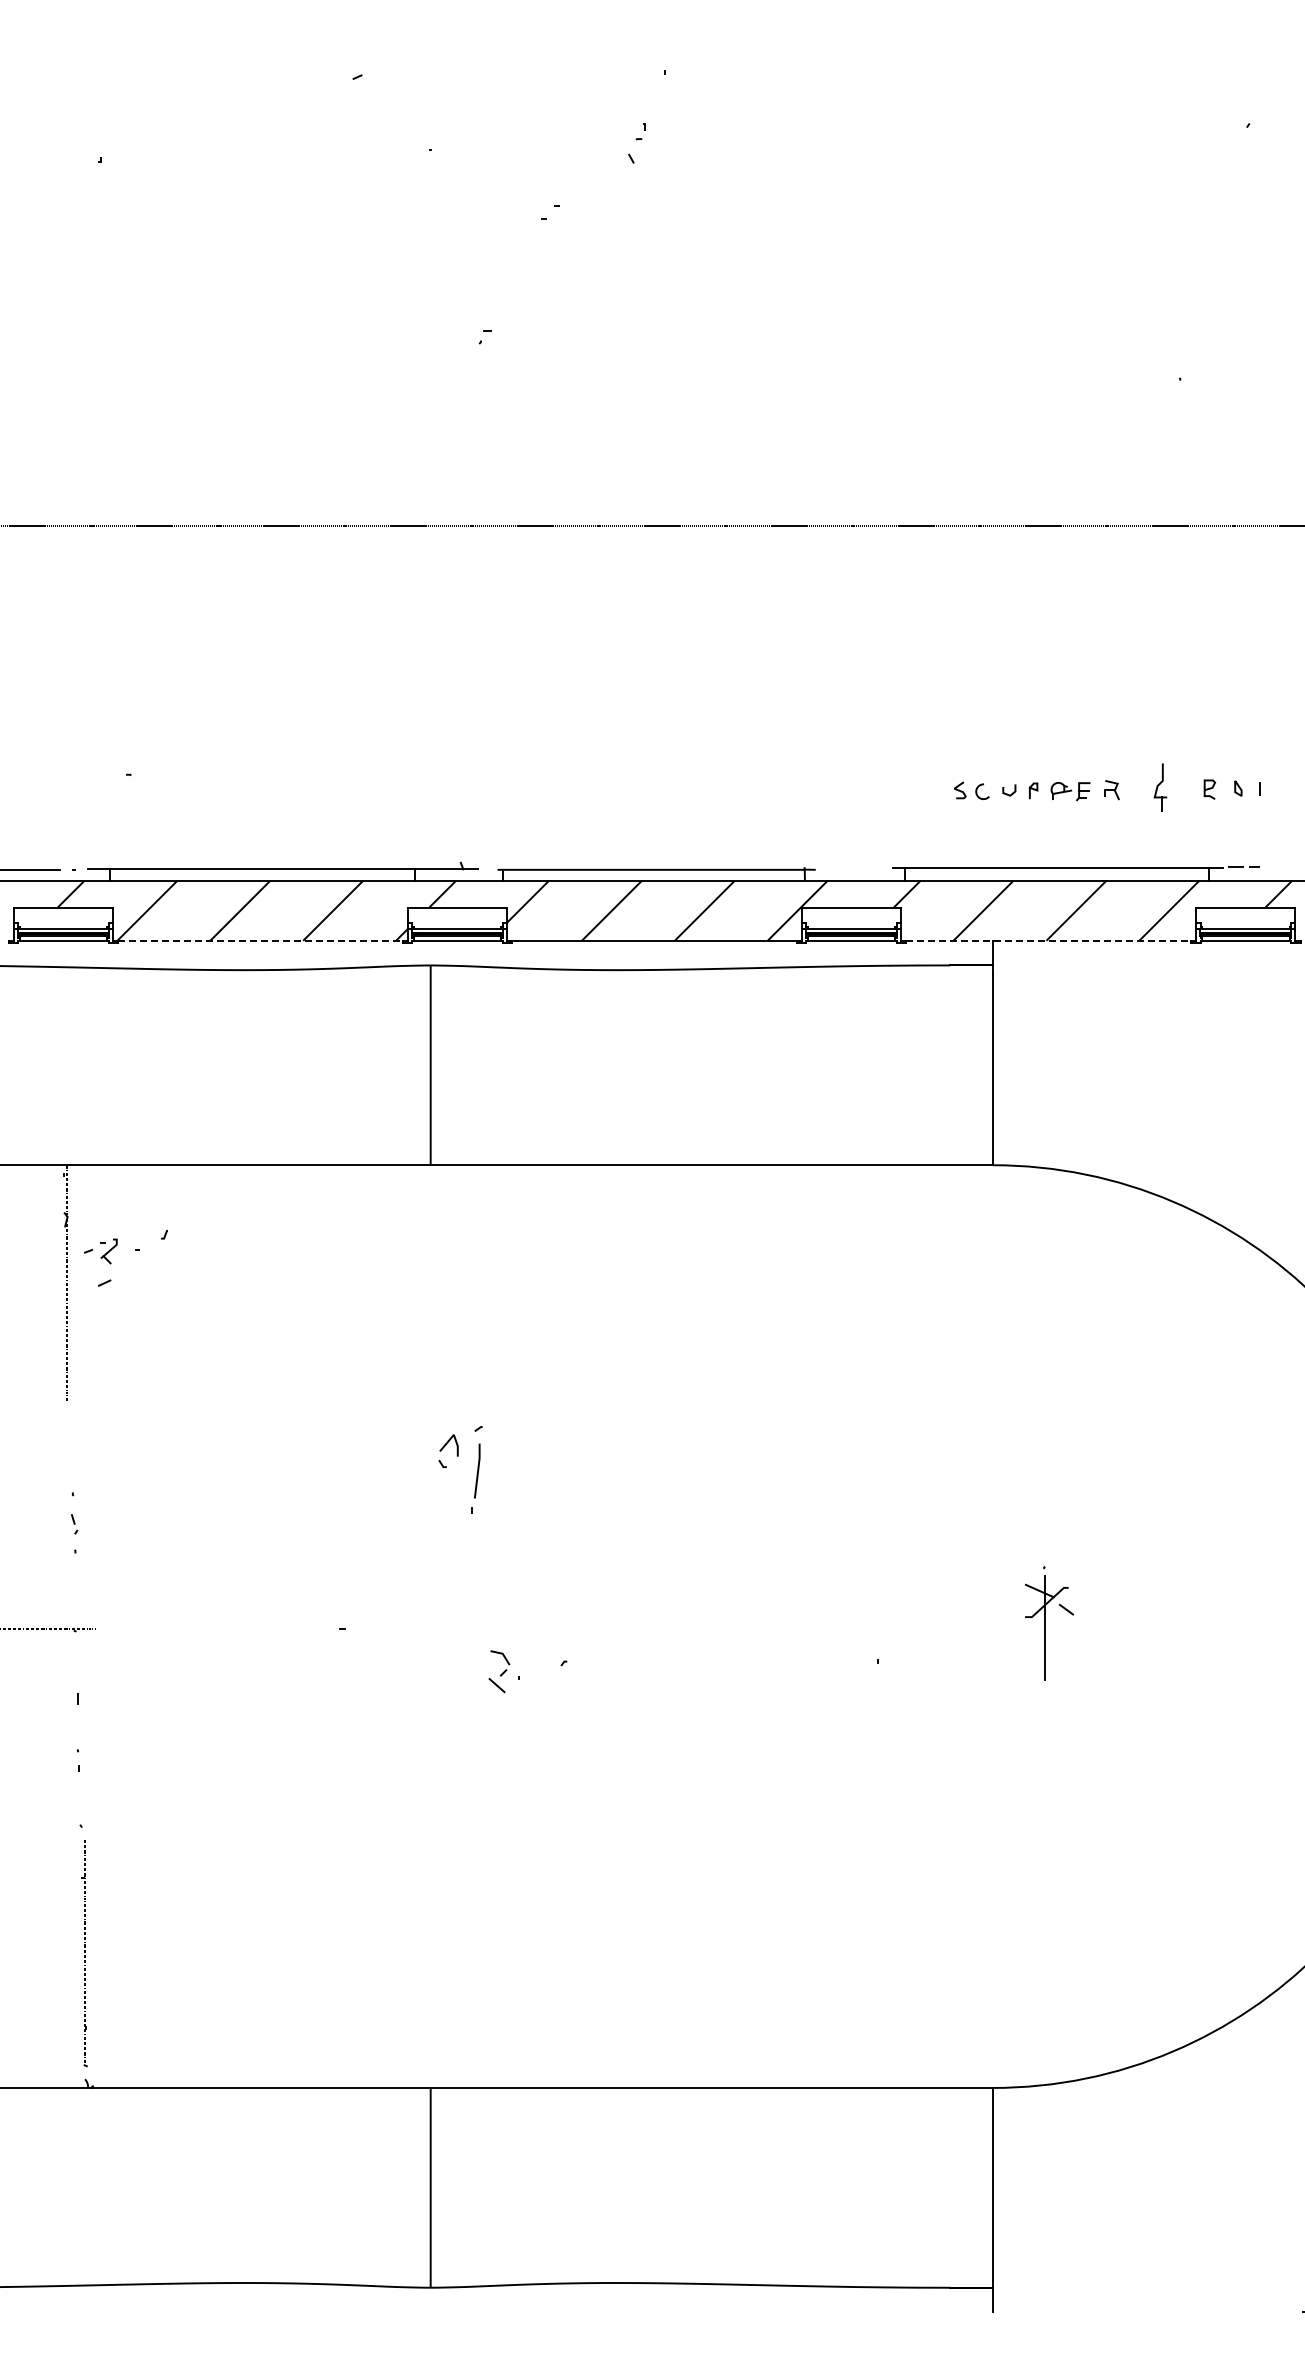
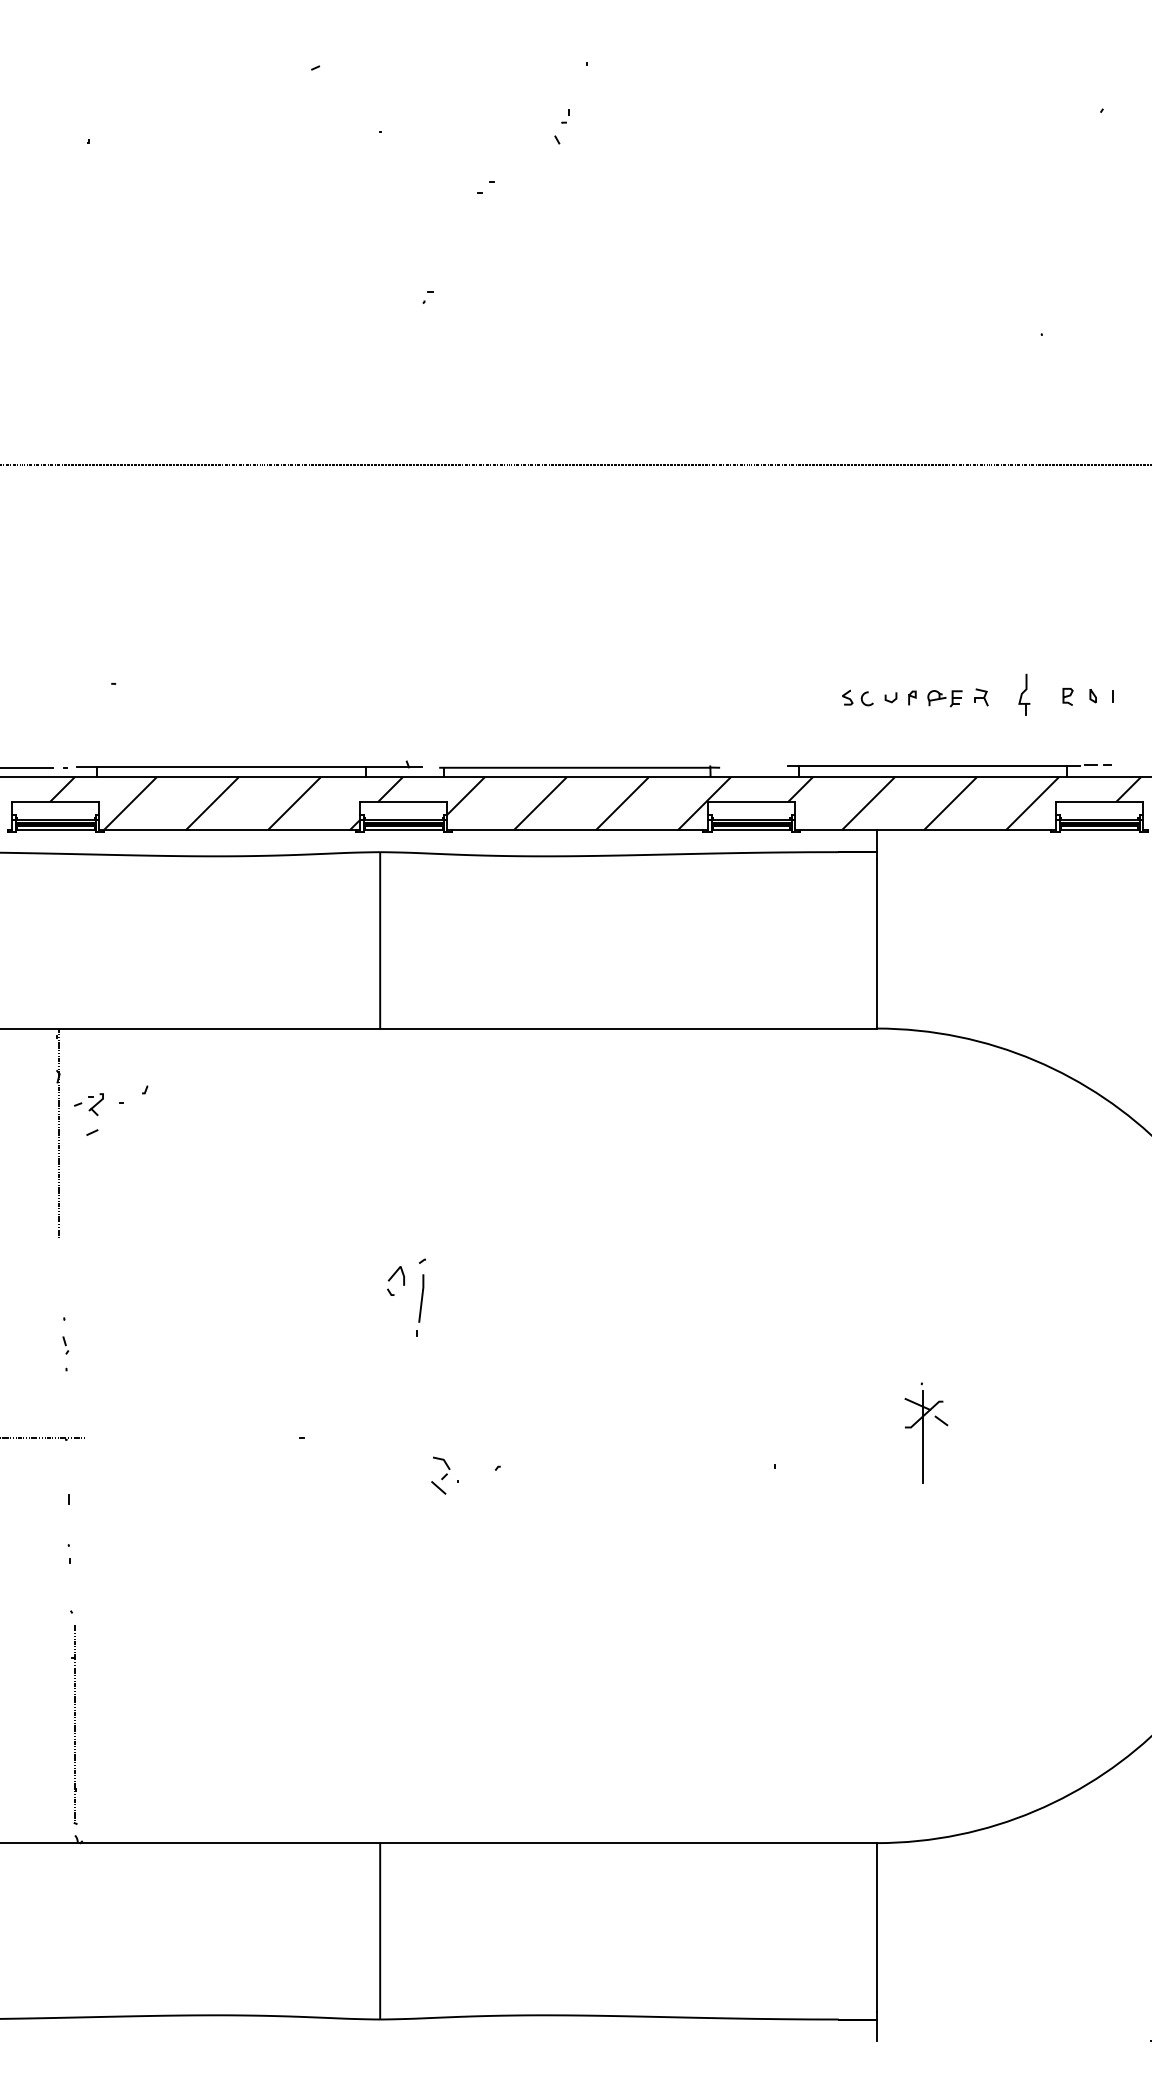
line: (260, 940) -> (229, 830), dashed -> solid
line: (1049, 940) -> (926, 830), dashed -> solid

